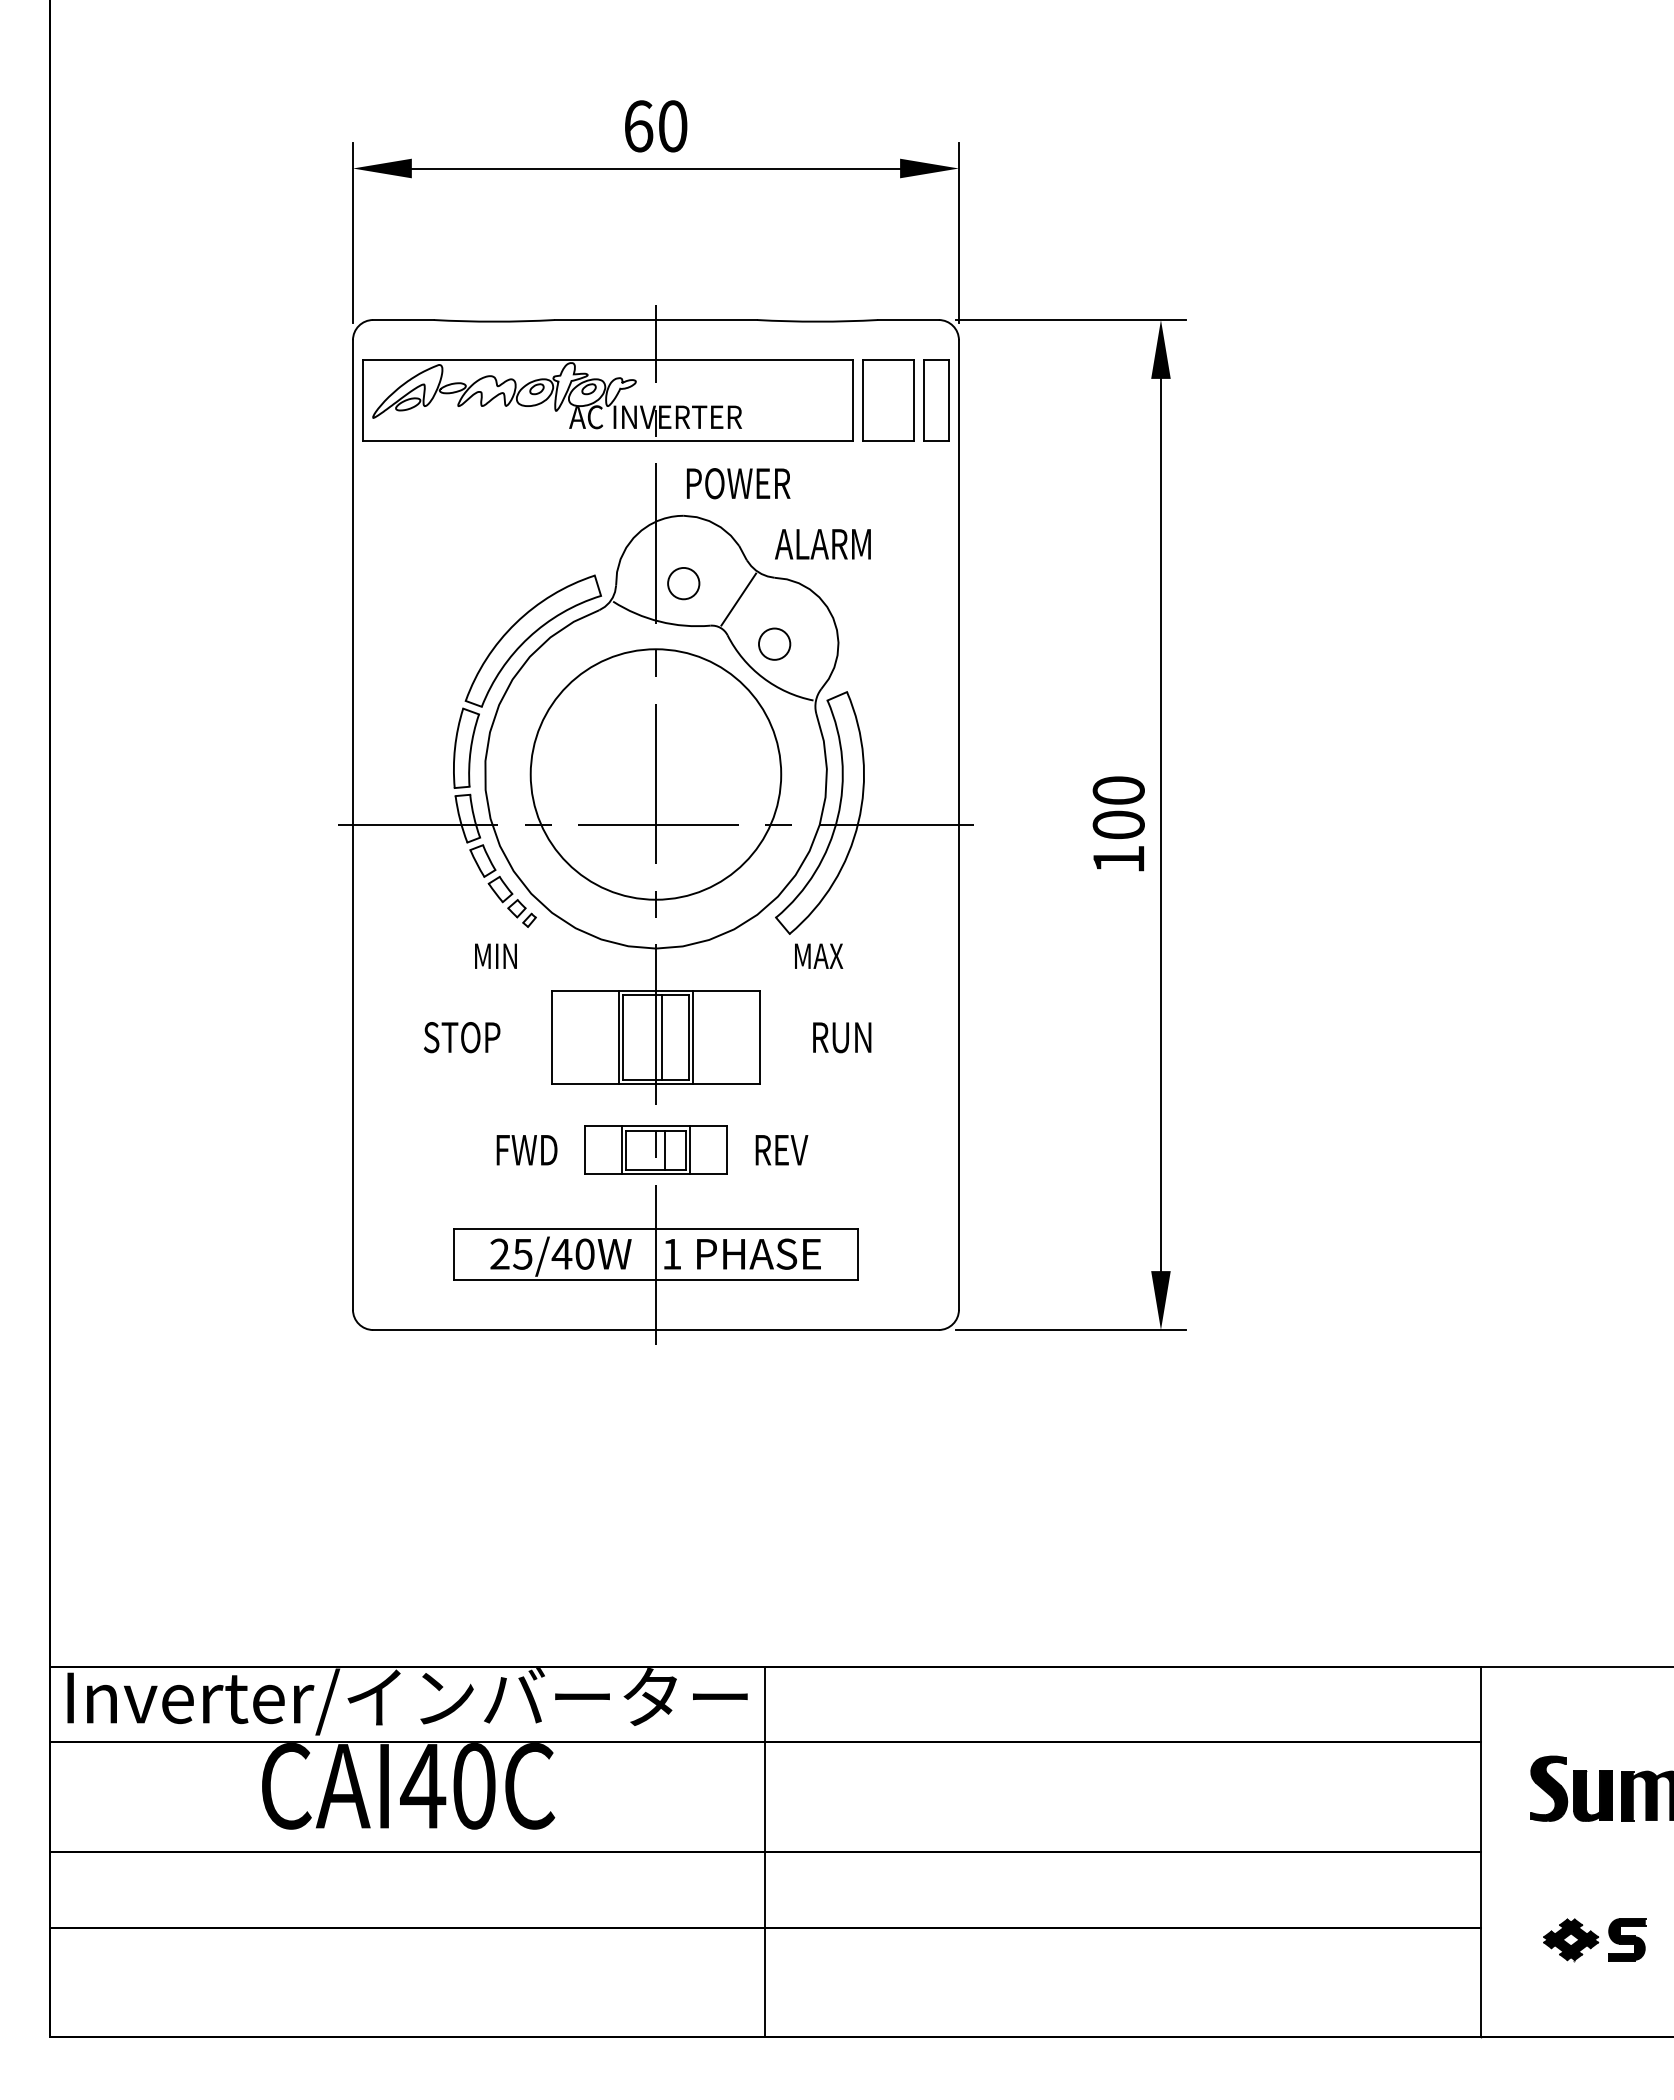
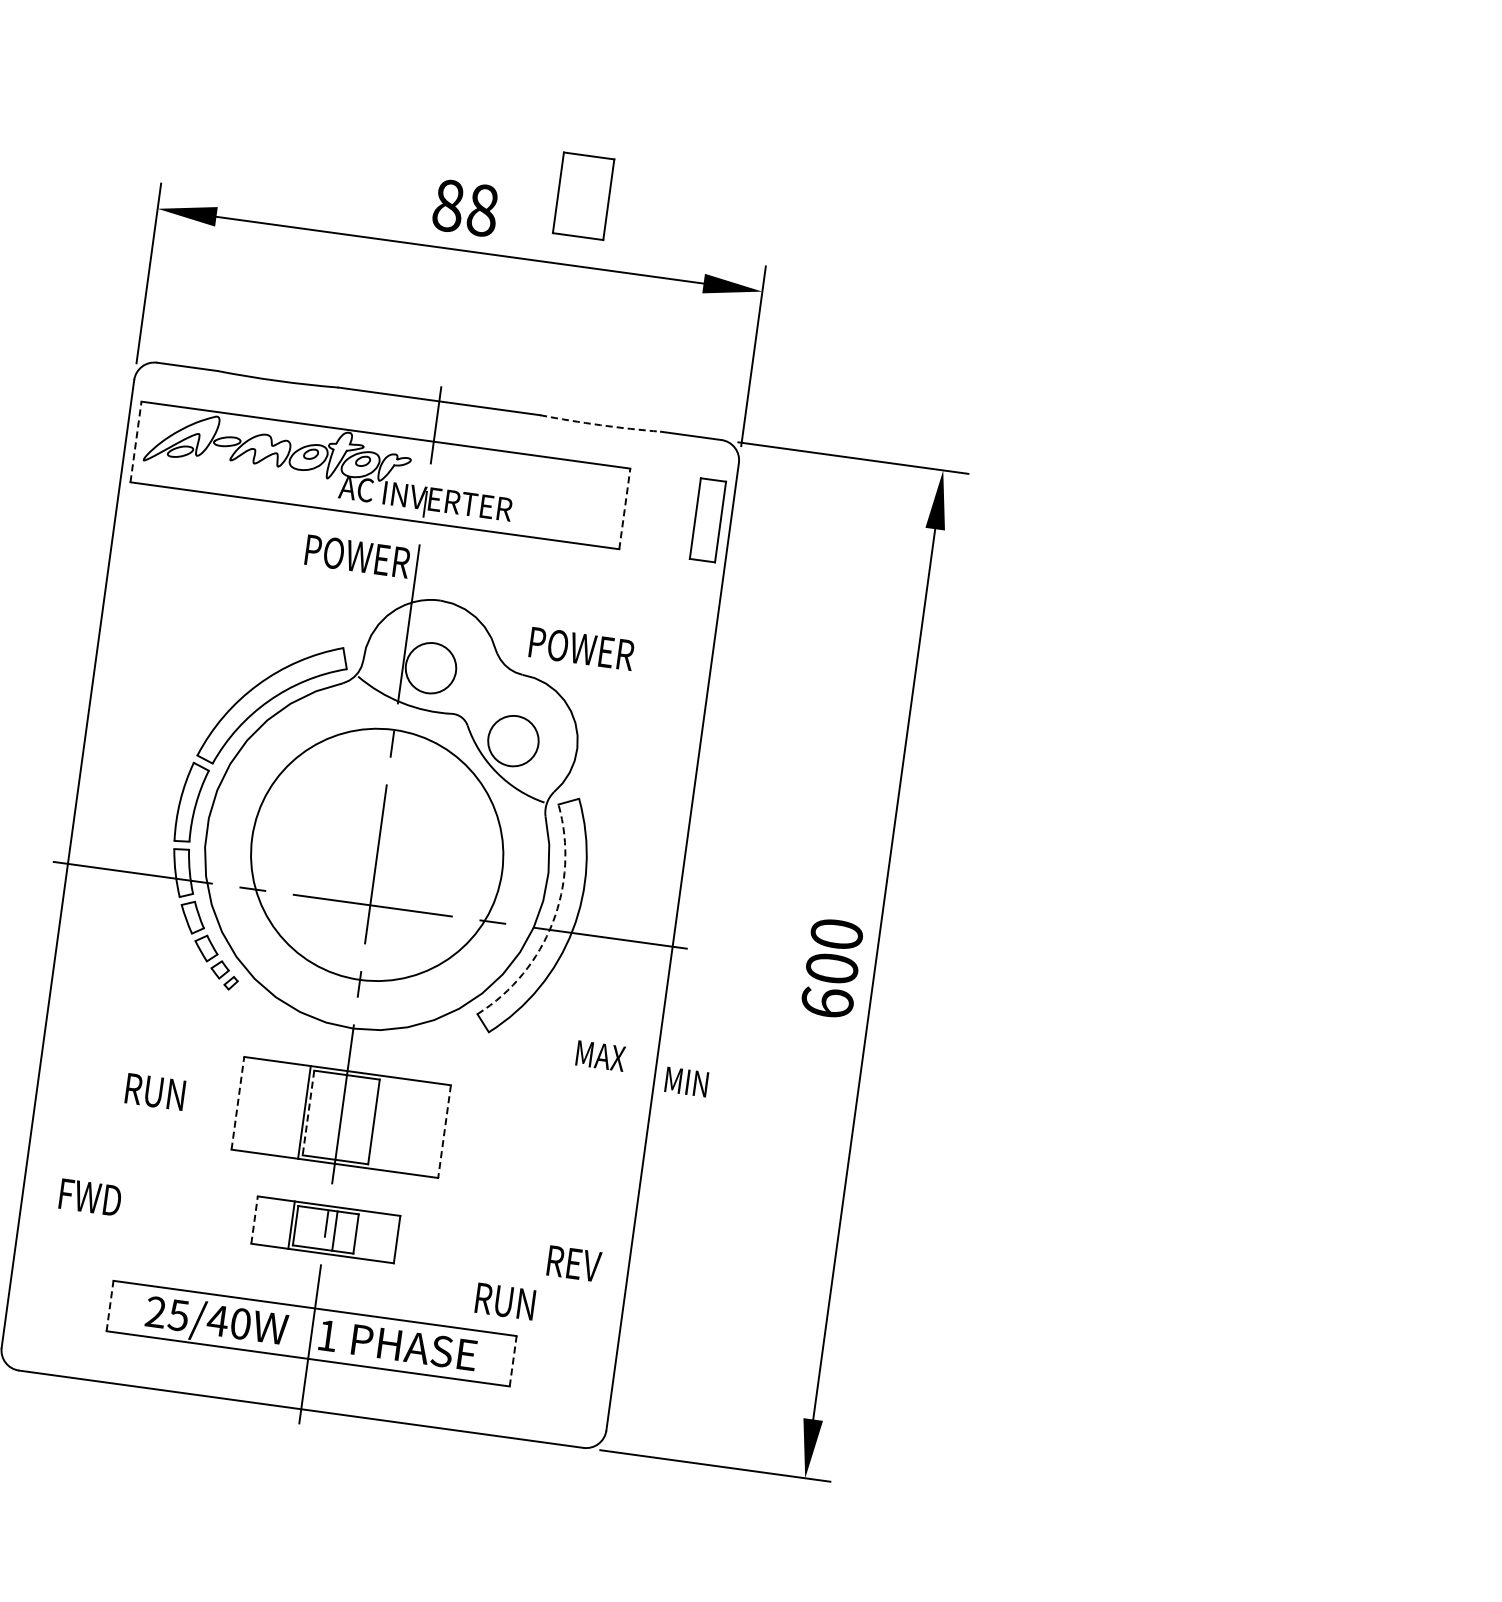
text: (655, 126) -> (465, 208), 60 -> 88
arc: (817, 321) -> (600, 424), solid -> dashed
line: (363, 400) -> (136, 441), solid -> dashed
line: (852, 400) -> (624, 508), solid -> dashed
part: (888, 400) -> (583, 196), moved
text: (738, 483) -> (357, 556), moved
text: (828, 543) -> (580, 647), ALARM -> POWER
circle: (683, 583) -> (430, 668), size x1.6
line: (738, 599) -> (483, 691), removed
circle: (774, 643) -> (513, 740), size x1.6
arc: (837, 817) -> (552, 922), solid -> dashed
text: (1118, 858) -> (827, 1001), 100 -> 600
text: (495, 955) -> (686, 1081), moved
text: (819, 955) -> (601, 1055), moved
text: (462, 1037) -> (148, 1090), STOP -> RUN
line: (552, 1037) -> (237, 1103), solid -> dashed
line: (661, 1037) -> (346, 1118), removed
line: (692, 1037) -> (377, 1122), removed
text: (842, 1037) -> (505, 1301), moved
line: (623, 1038) -> (308, 1113), solid -> dashed
line: (759, 1038) -> (444, 1132), solid -> dashed
line: (690, 1149) -> (360, 1233), removed
text: (526, 1150) -> (89, 1197), moved
line: (584, 1150) -> (254, 1220), solid -> dashed
text: (781, 1150) -> (573, 1264), moved
line: (453, 1253) -> (109, 1305), solid -> dashed
line: (857, 1253) -> (512, 1360), solid -> dashed

